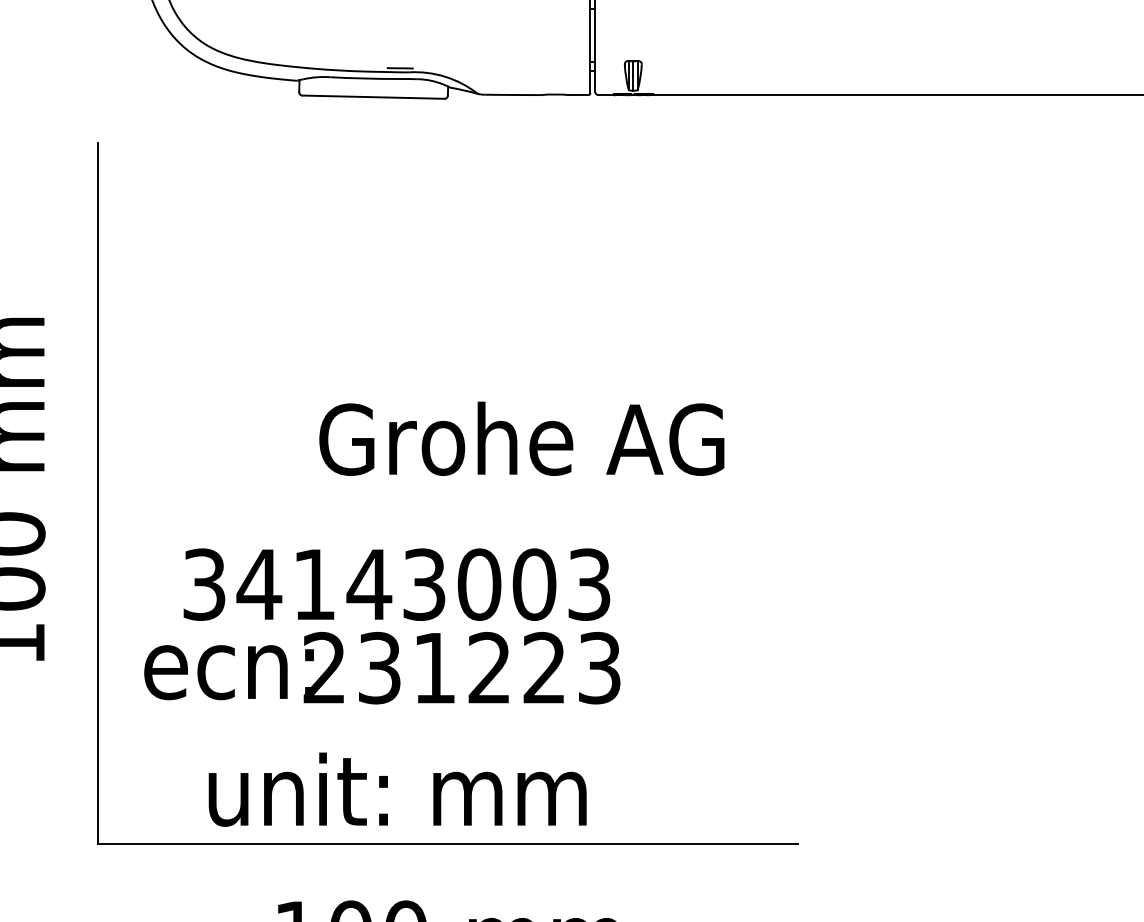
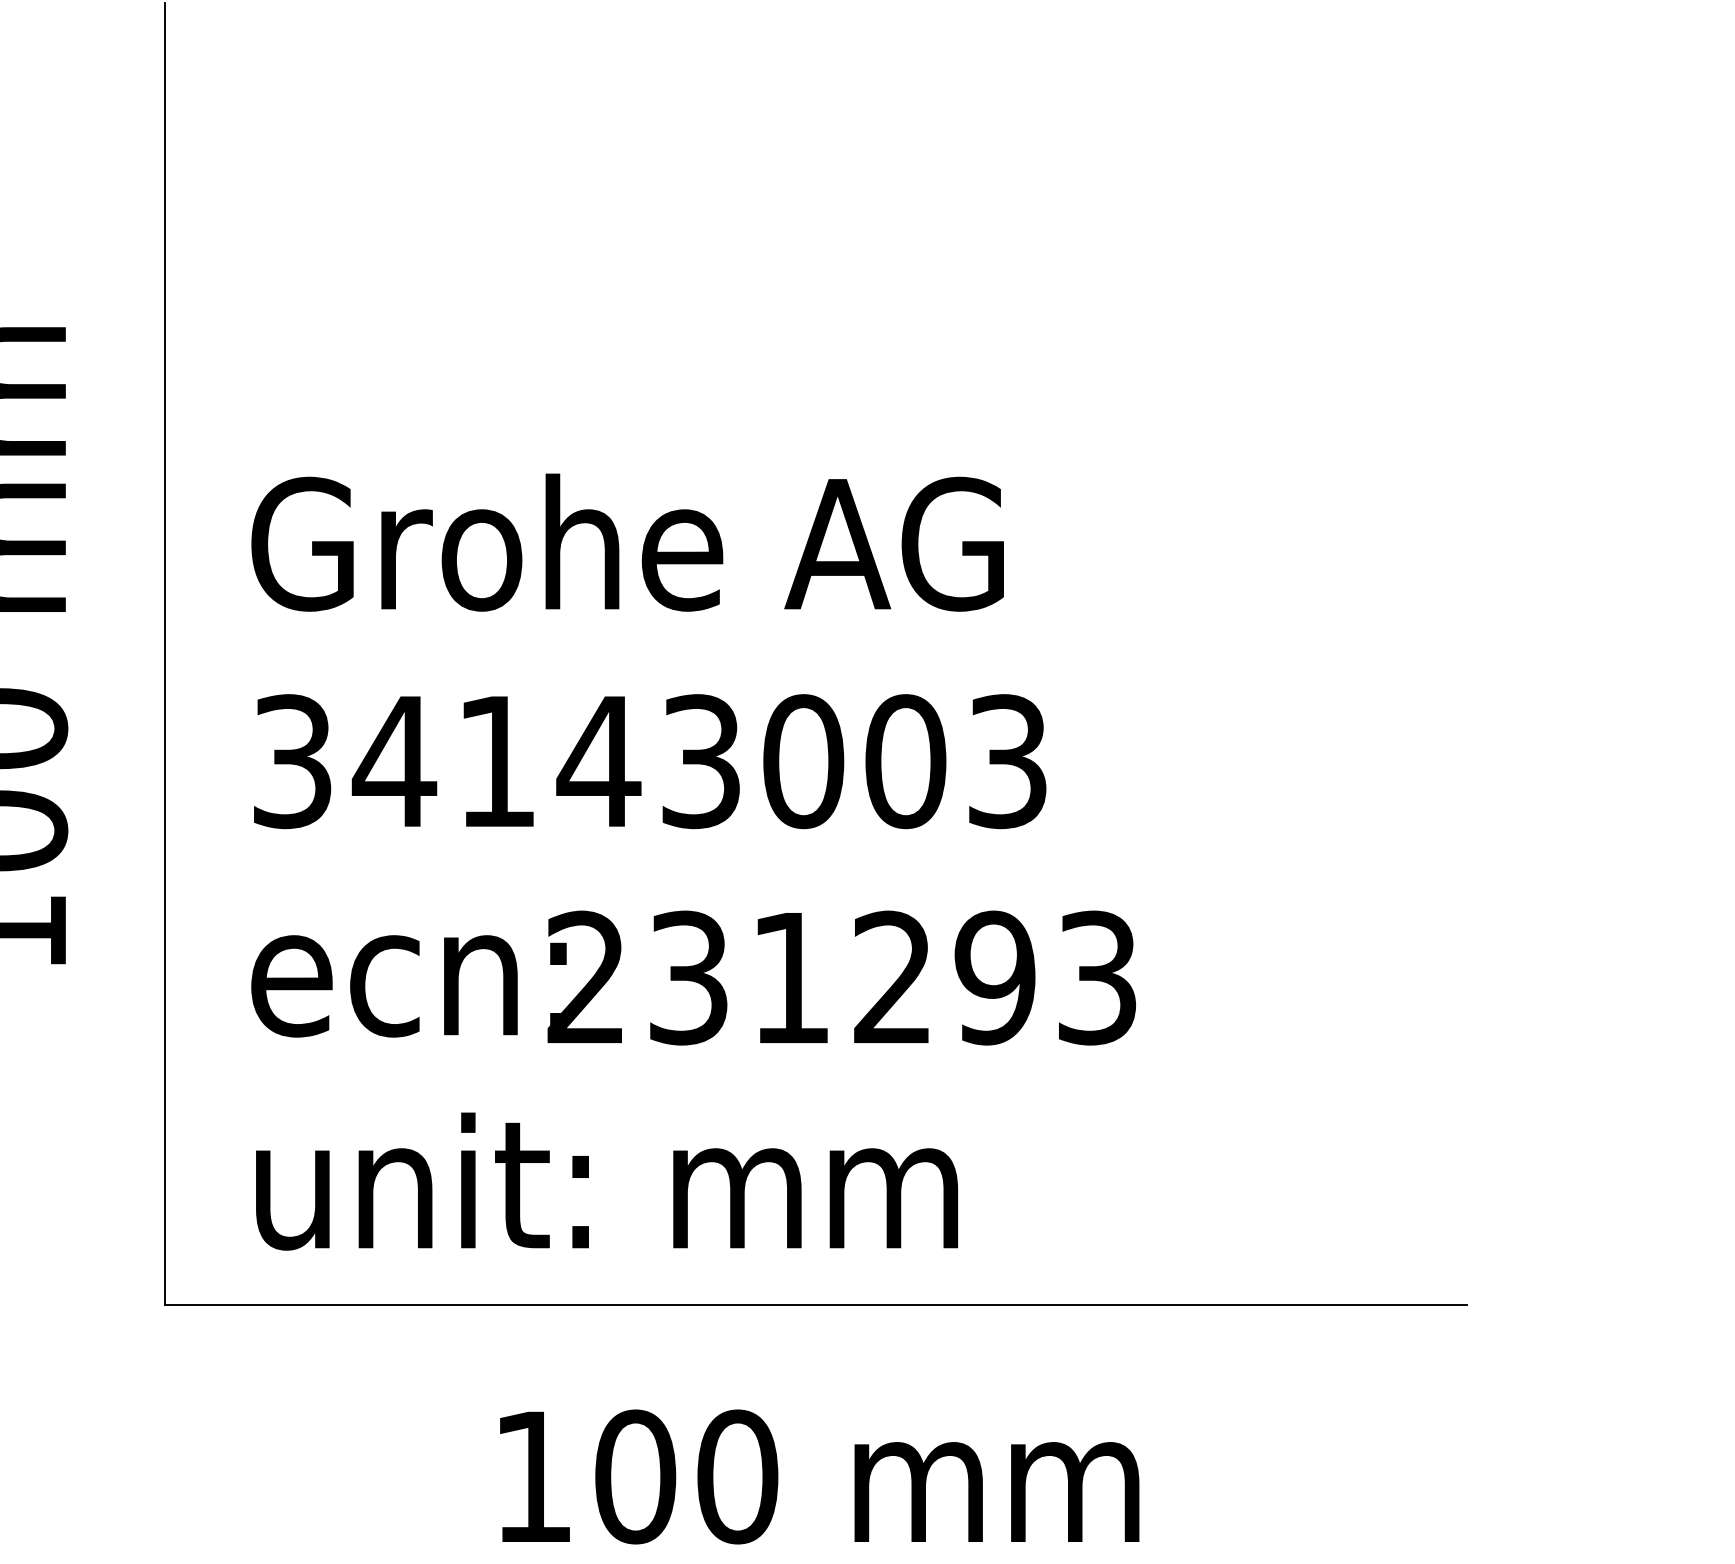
text: (521, 438) -> (627, 542), moved
text: (396, 584) -> (649, 761), moved
text: (544, 668) -> (994, 978), 231223 -> 231293
text: (397, 789) -> (606, 1181), moved

